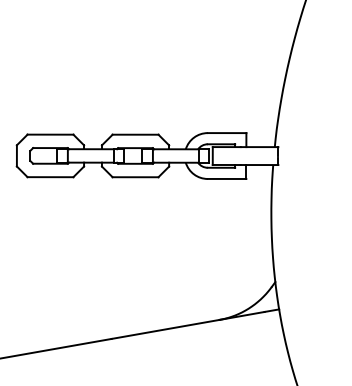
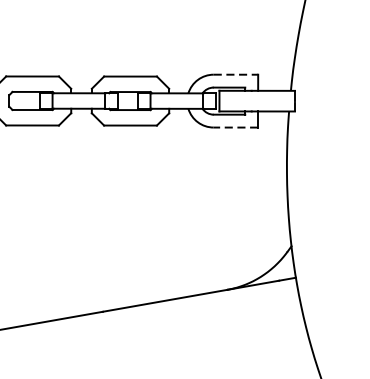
line: (227, 133) -> (236, 75), solid -> dashed
line: (226, 178) -> (235, 126), solid -> dashed

